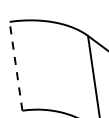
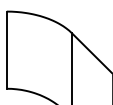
line: (15, 66) -> (6, 50), dashed -> solid

